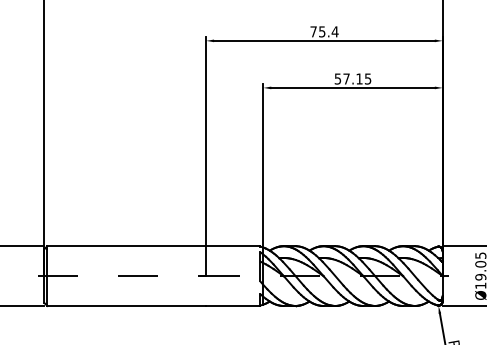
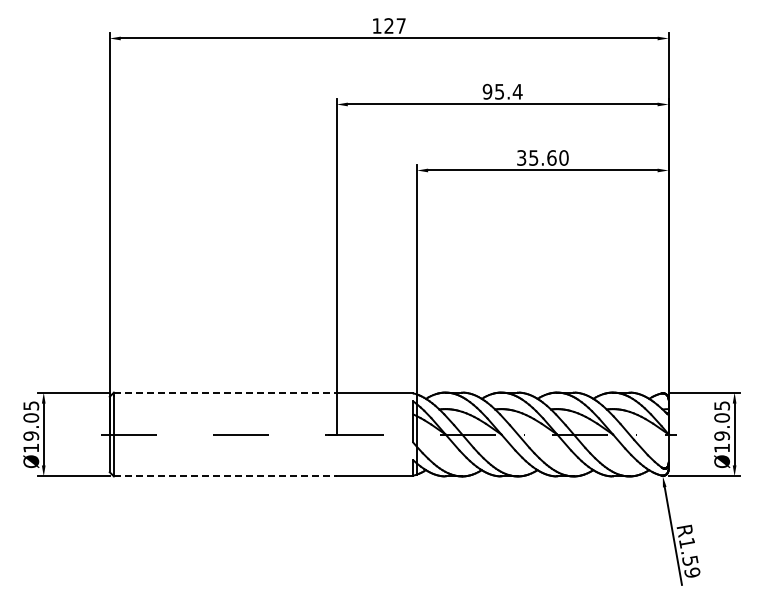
text: (313, 31) -> (487, 91), 75.4 -> 95.4
text: (352, 78) -> (542, 157), 57.15 -> 35.60
line: (126, 246) -> (225, 392), solid -> dashed
line: (126, 306) -> (225, 476), solid -> dashed

